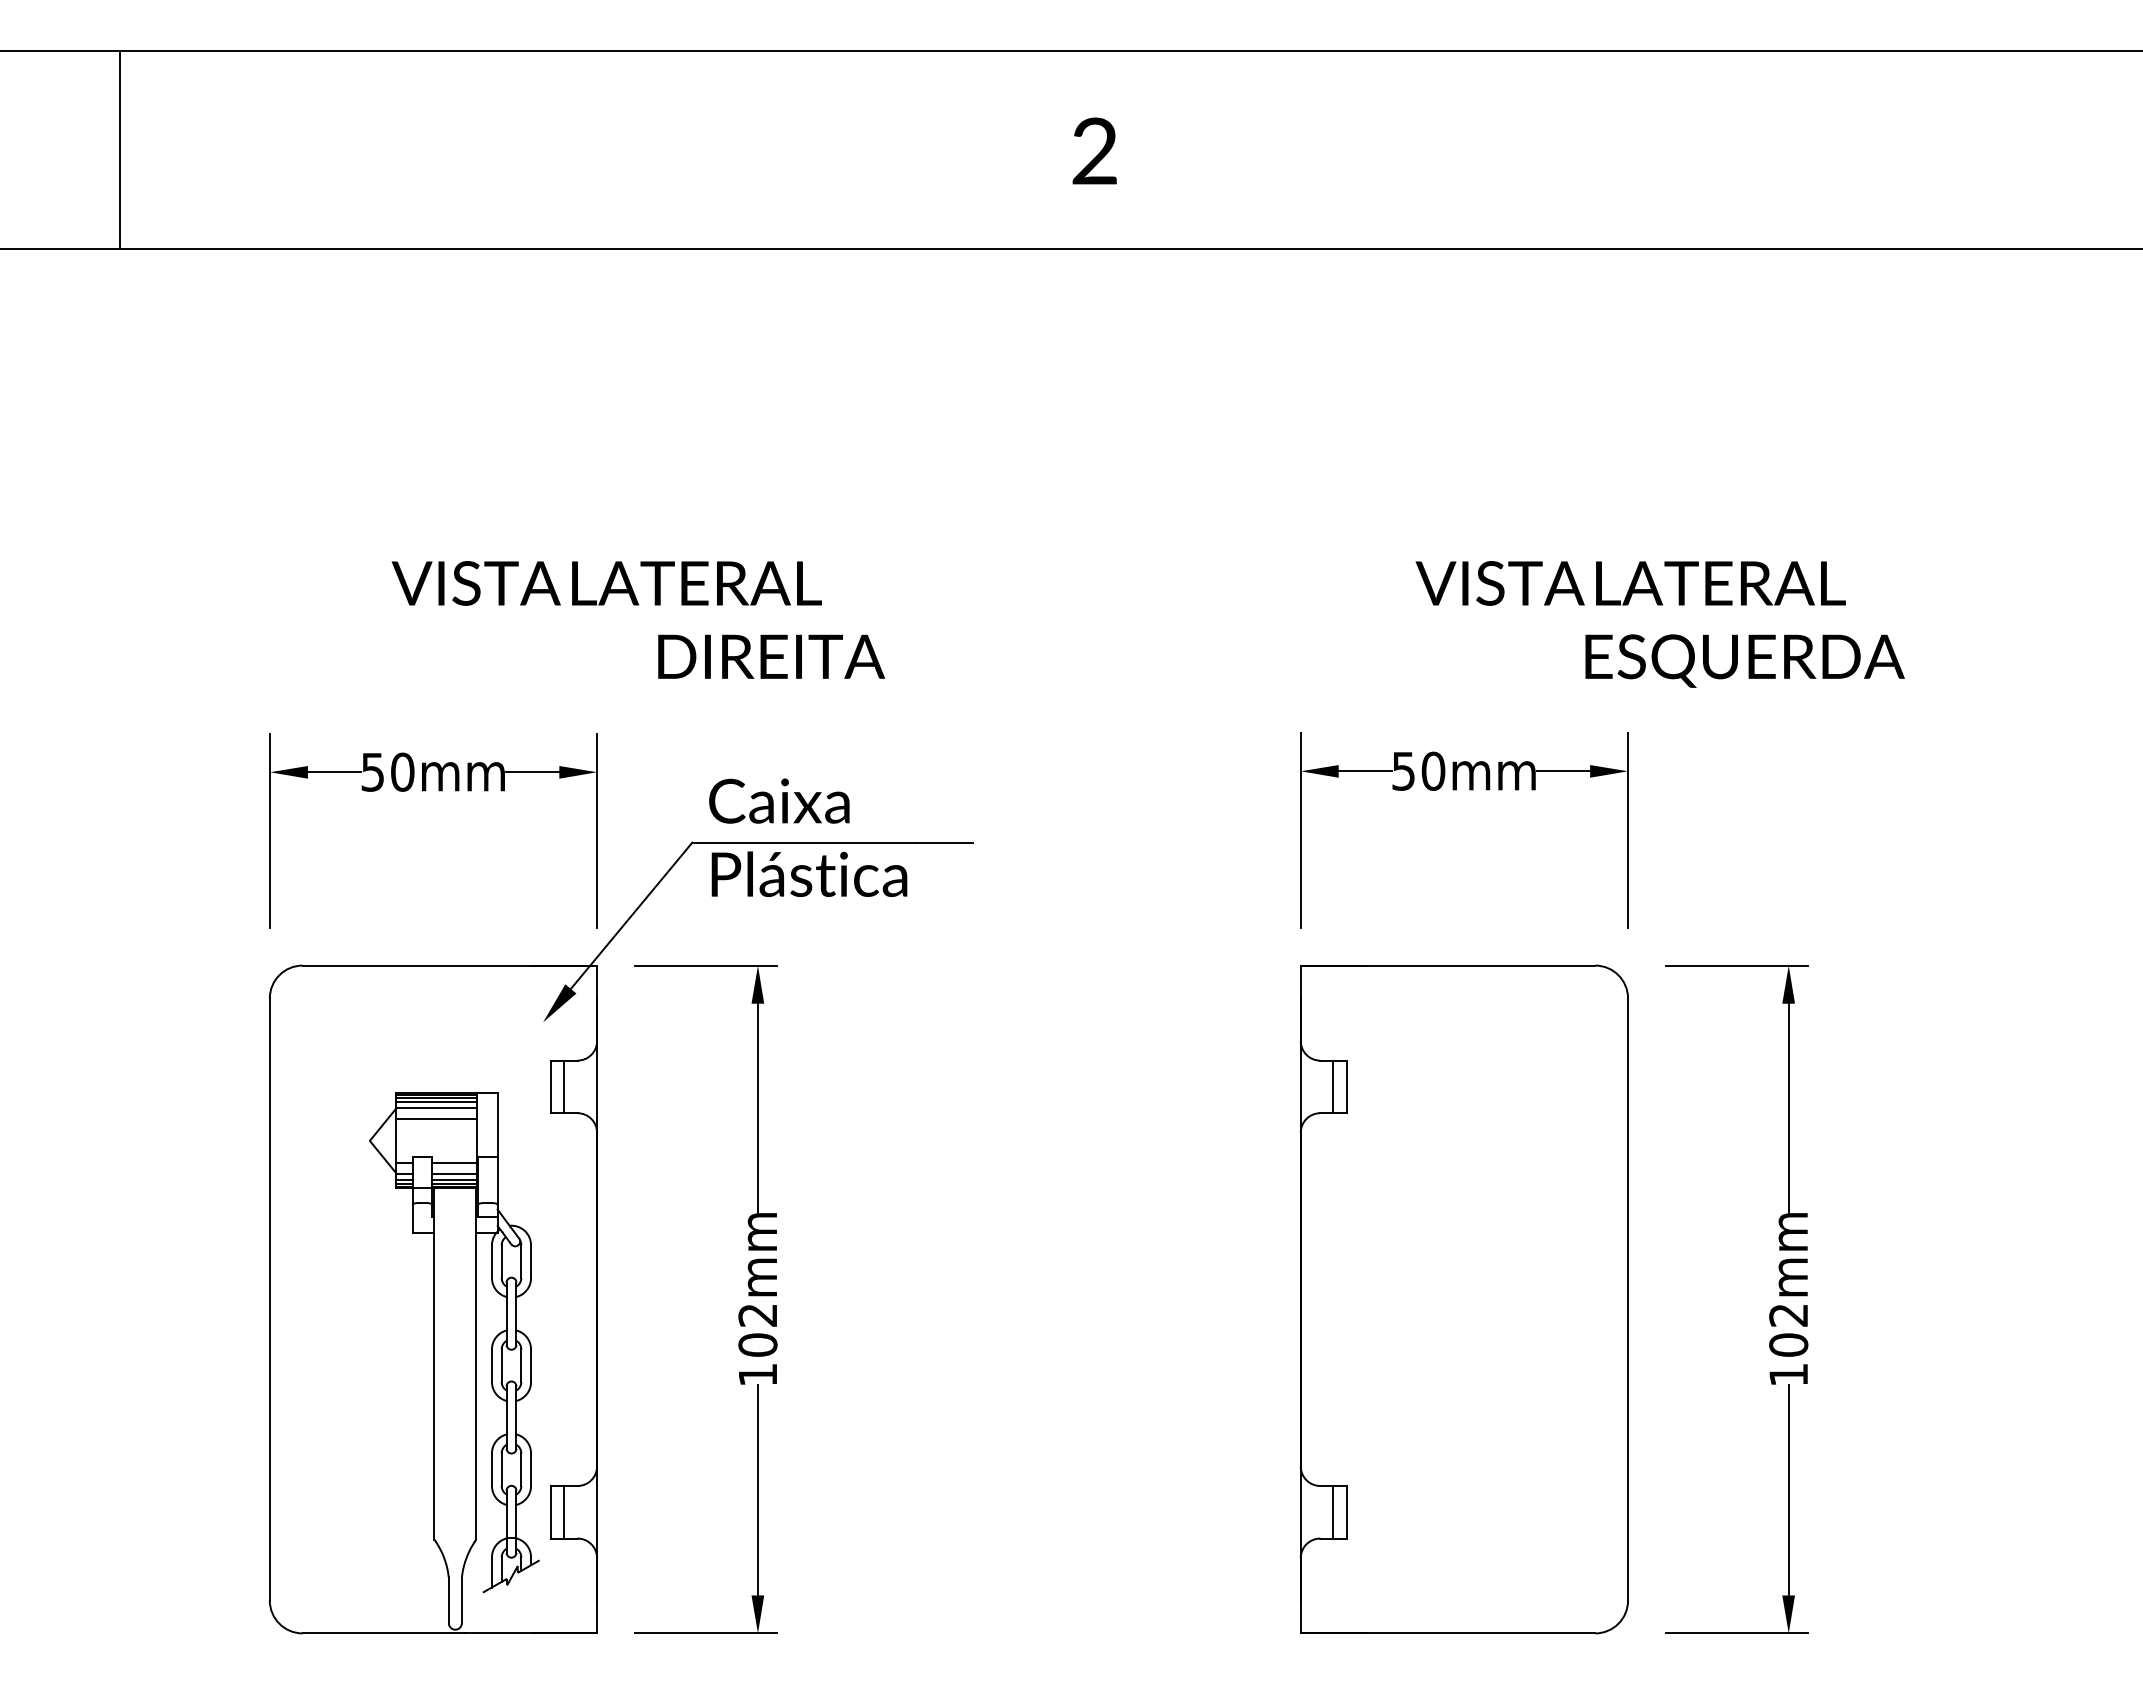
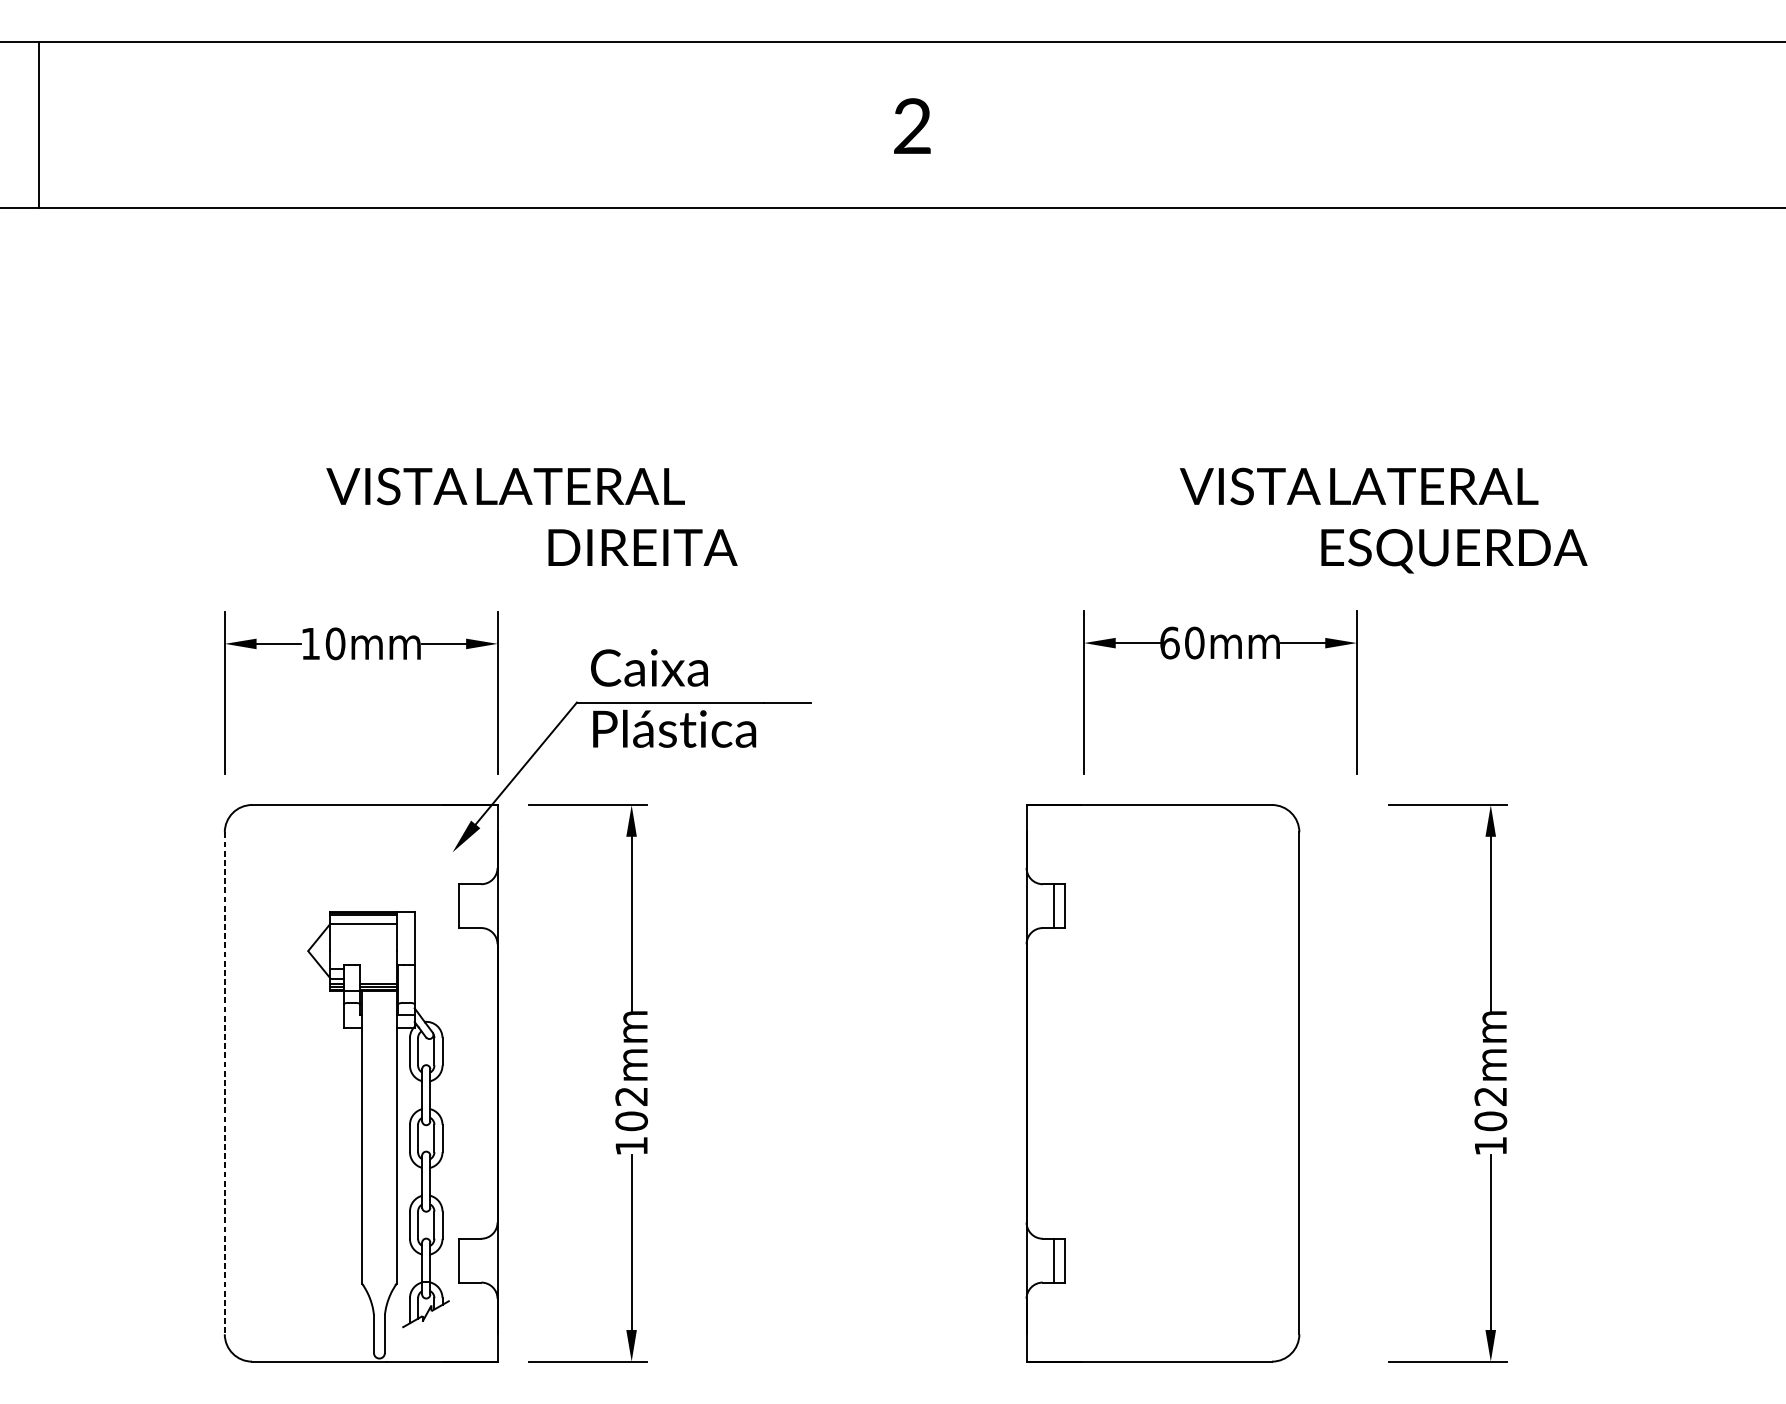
line: (119, 149) -> (38, 124), moved
text: (1403, 770) -> (1169, 642), 50mm -> 60mm
text: (372, 772) -> (310, 644), 50mm -> 10mm
line: (564, 1086) -> (470, 905), removed
line: (436, 1101) -> (363, 918), removed
line: (436, 1119) -> (363, 933), removed
line: (454, 1162) -> (378, 969), removed
line: (454, 1173) -> (378, 978), removed
part: (1463, 1299) -> (1162, 1083), moved
line: (270, 1300) -> (225, 1084), solid -> dashed
line: (564, 1512) -> (470, 1260), removed

